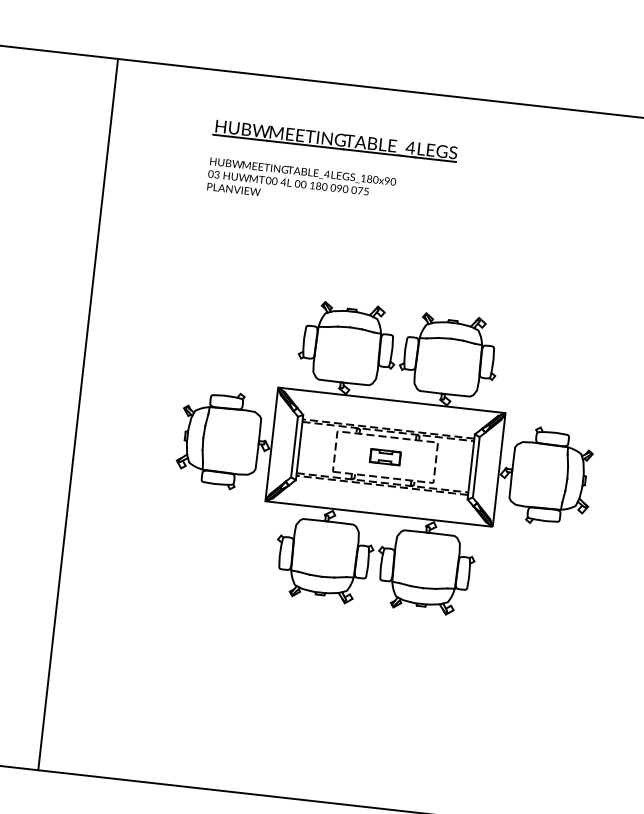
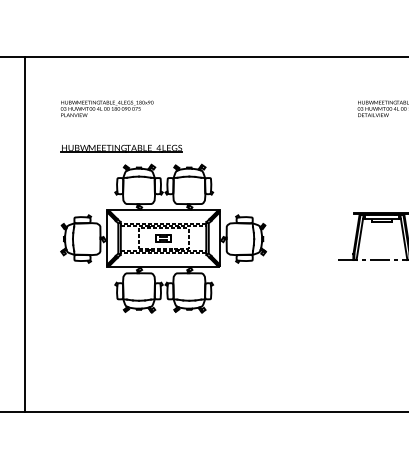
part: (335, 140) -> (121, 148), moved
line: (78, 414) -> (25, 234), moved

